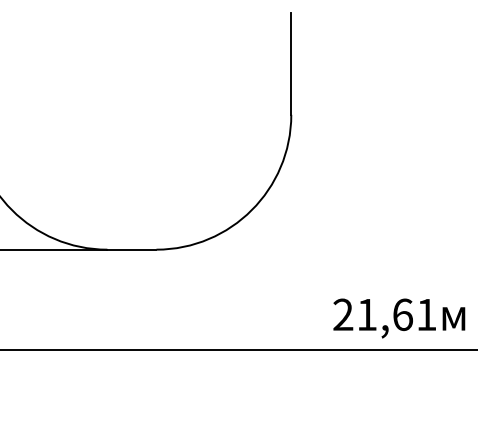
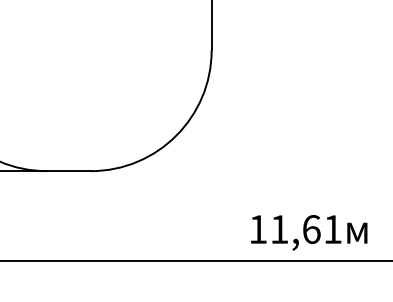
text: (343, 314) -> (258, 229), 21,61 -> 11,61

